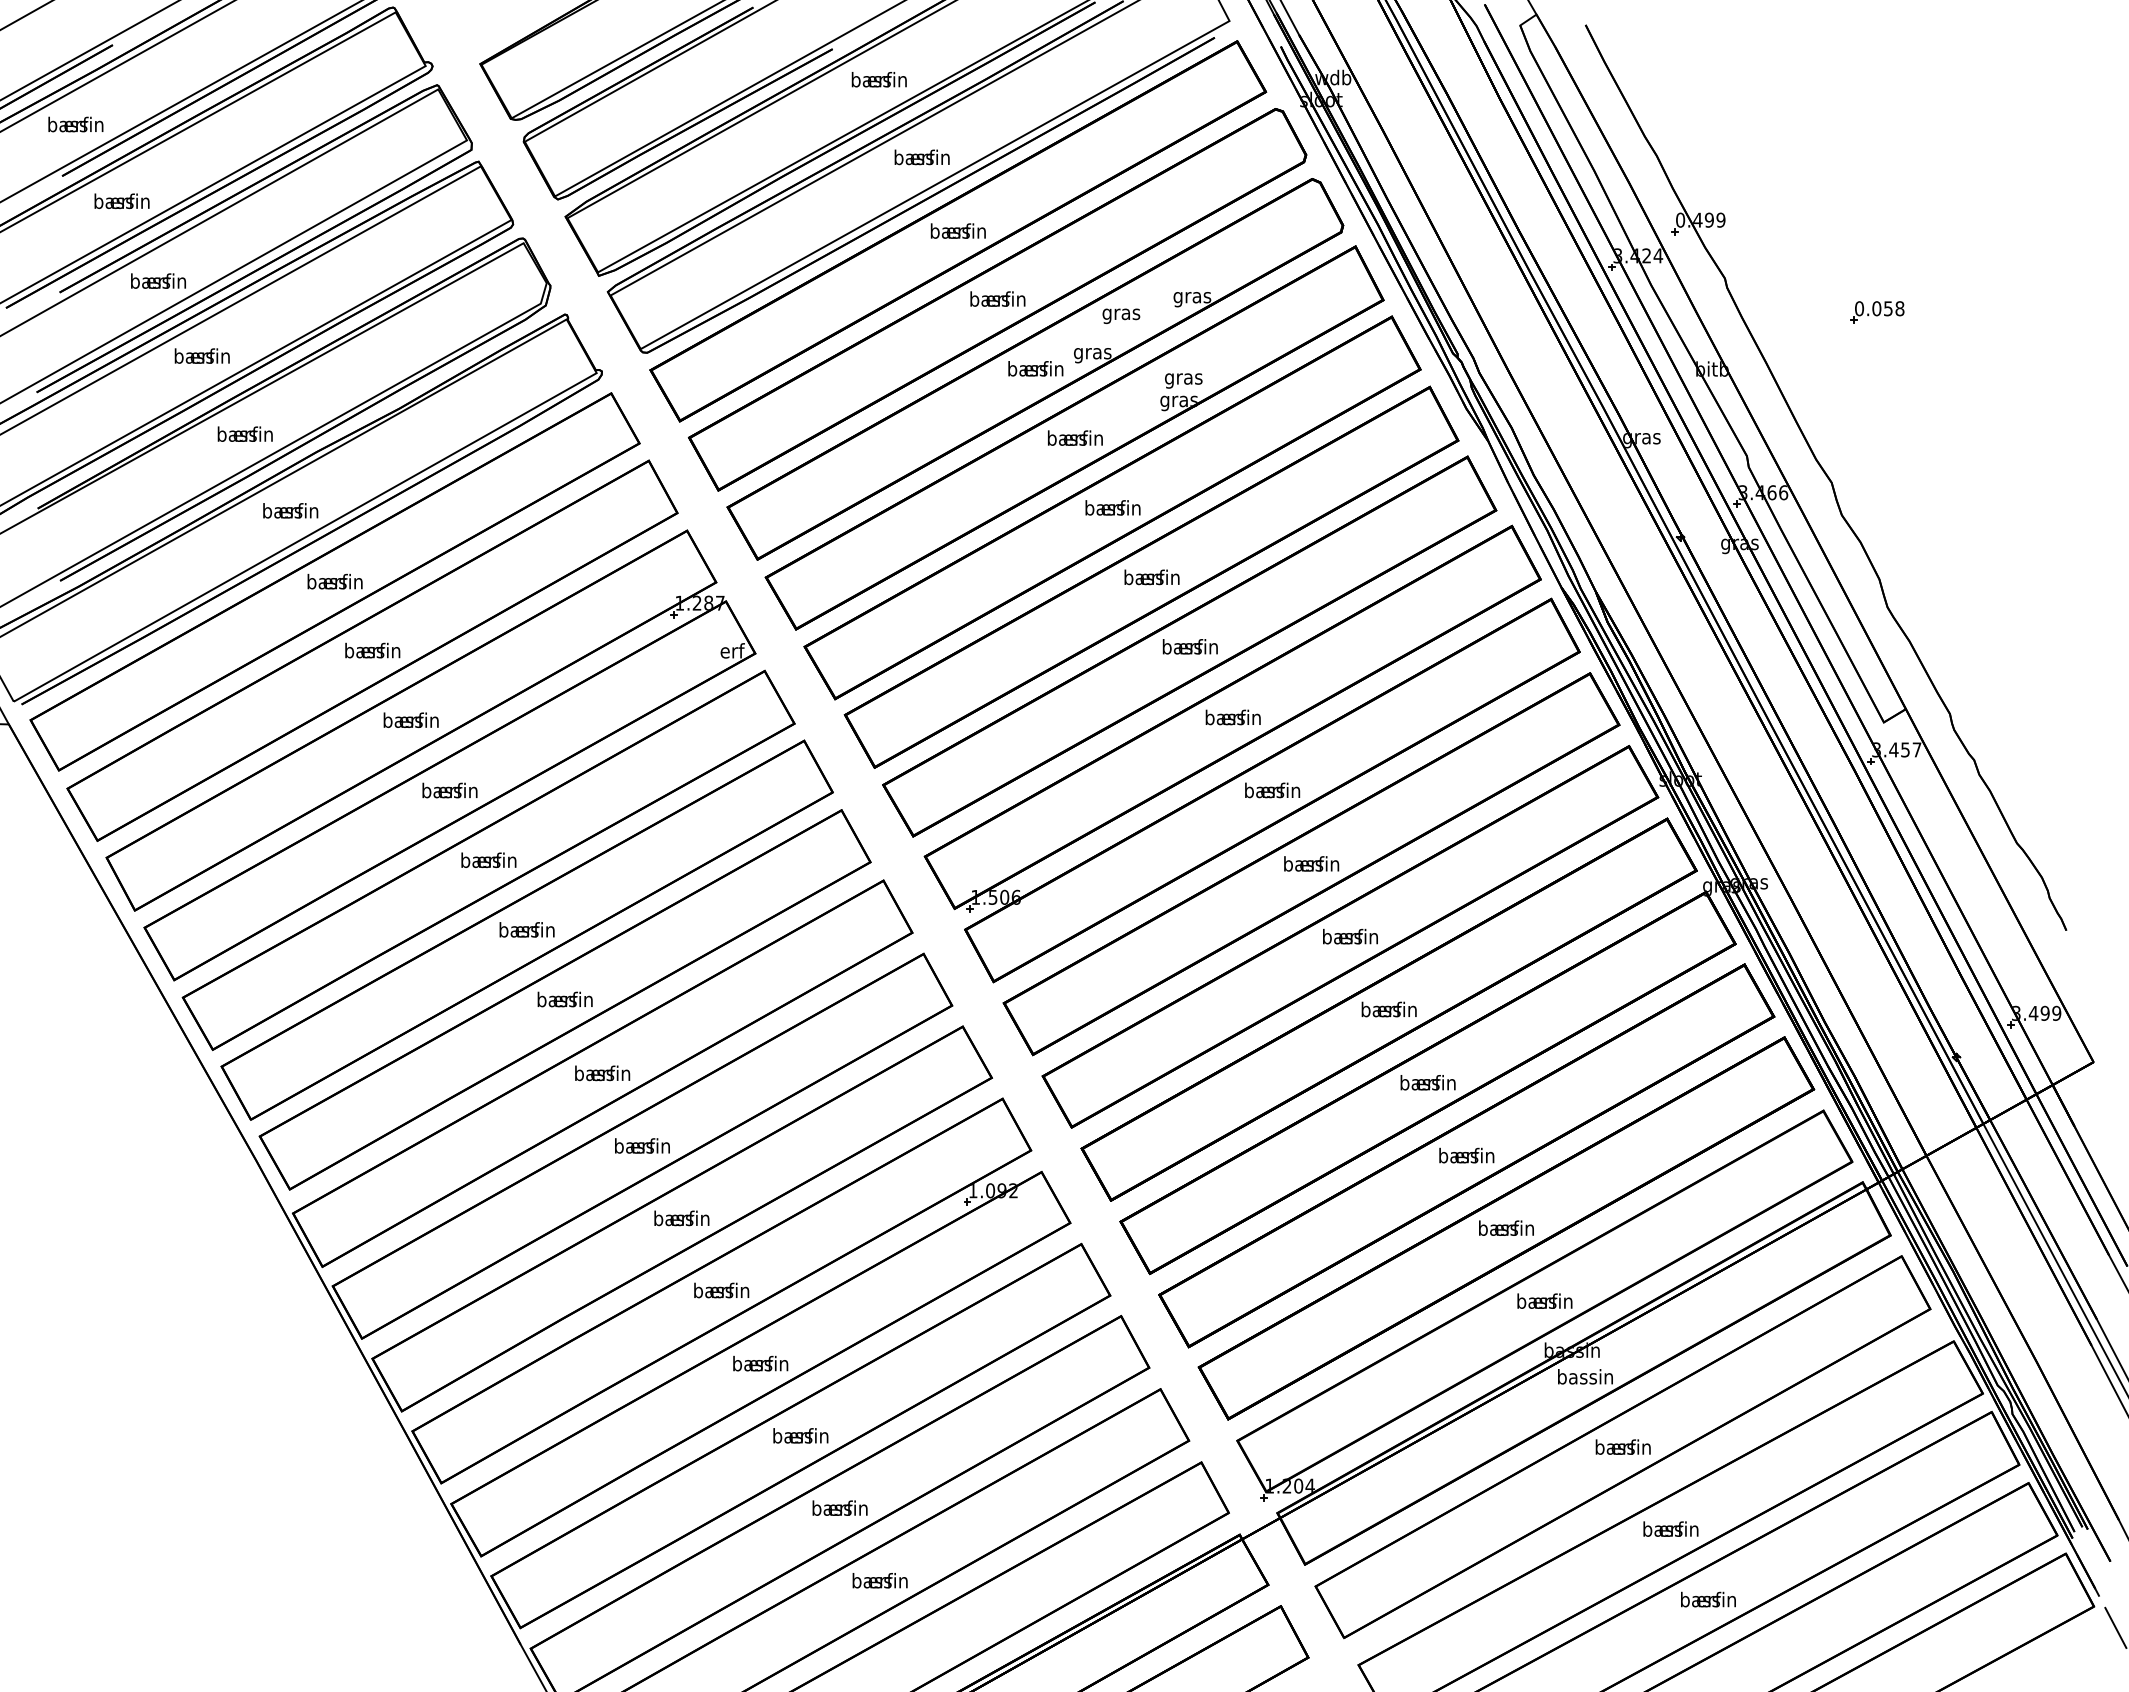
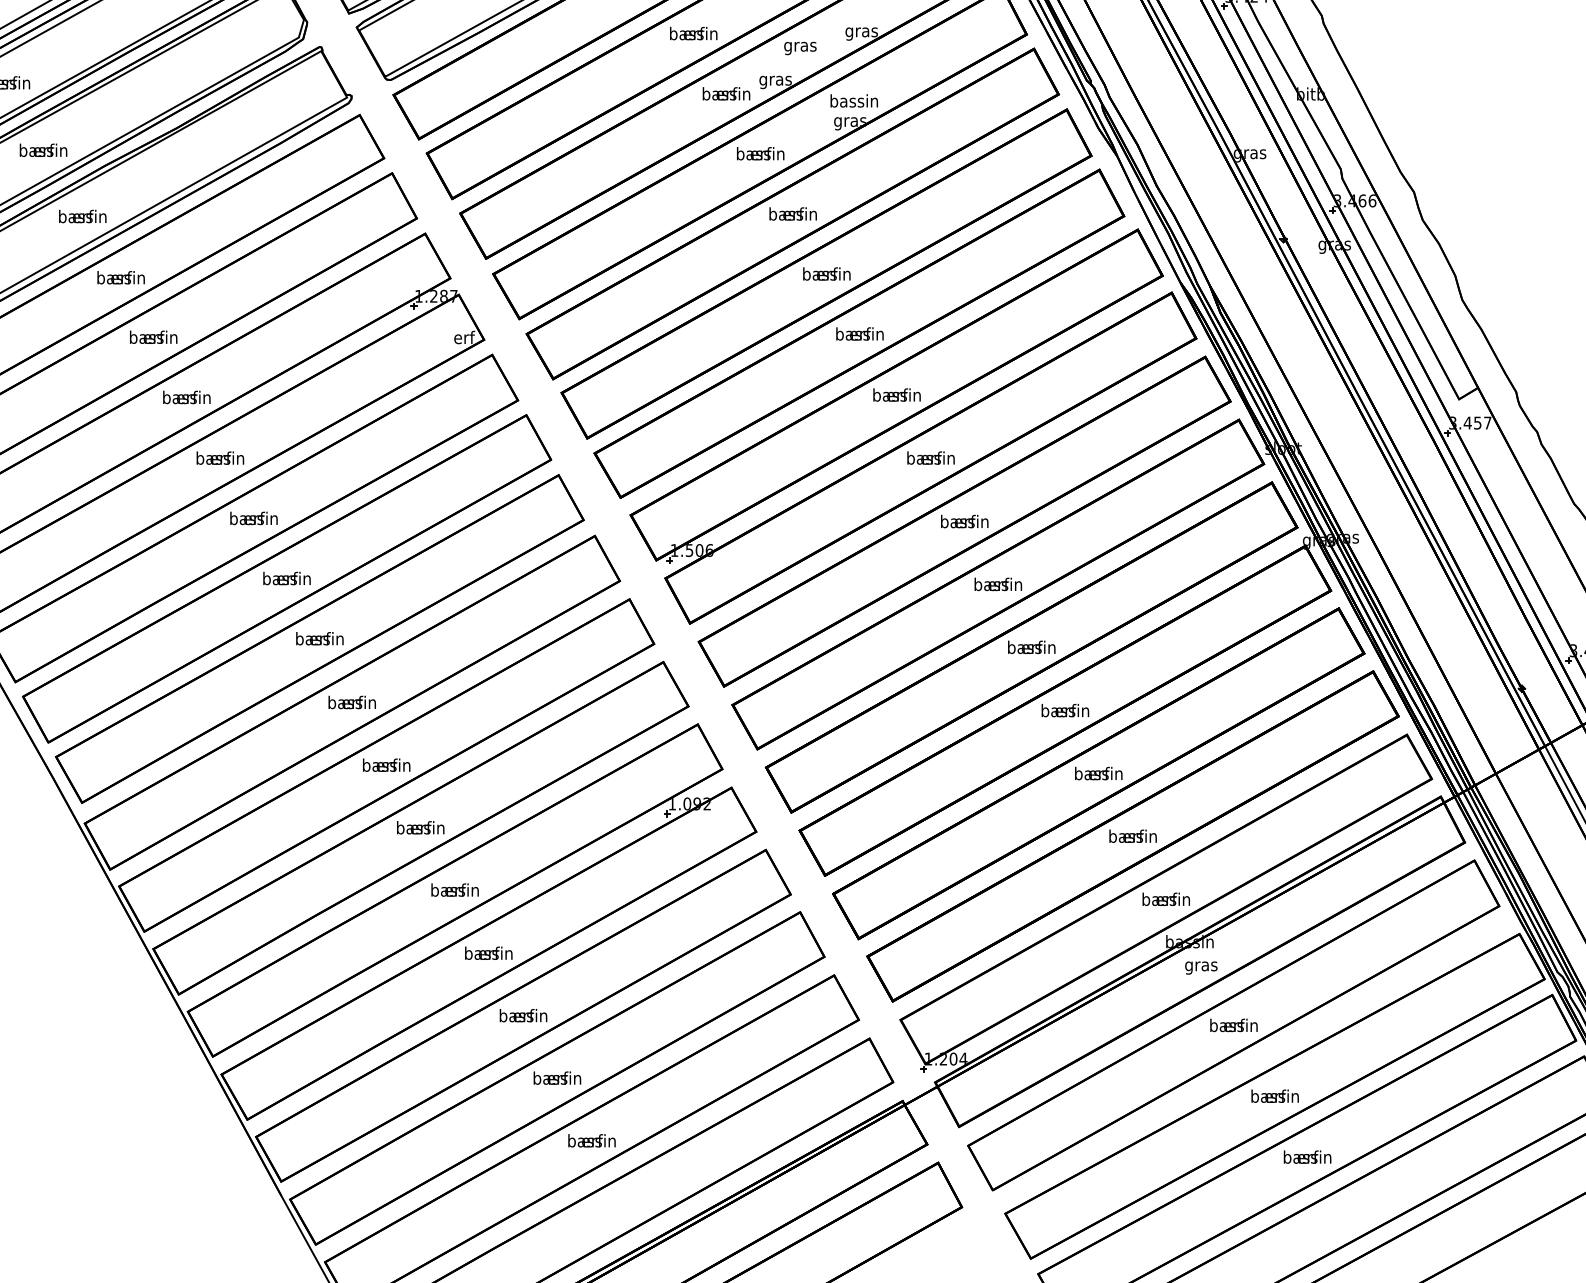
part: (1877, 312) -> (1453, 45), removed
text: (1183, 378) -> (854, 102), gras -> bassin
text: (1585, 1378) -> (1201, 966), bassin -> gras

